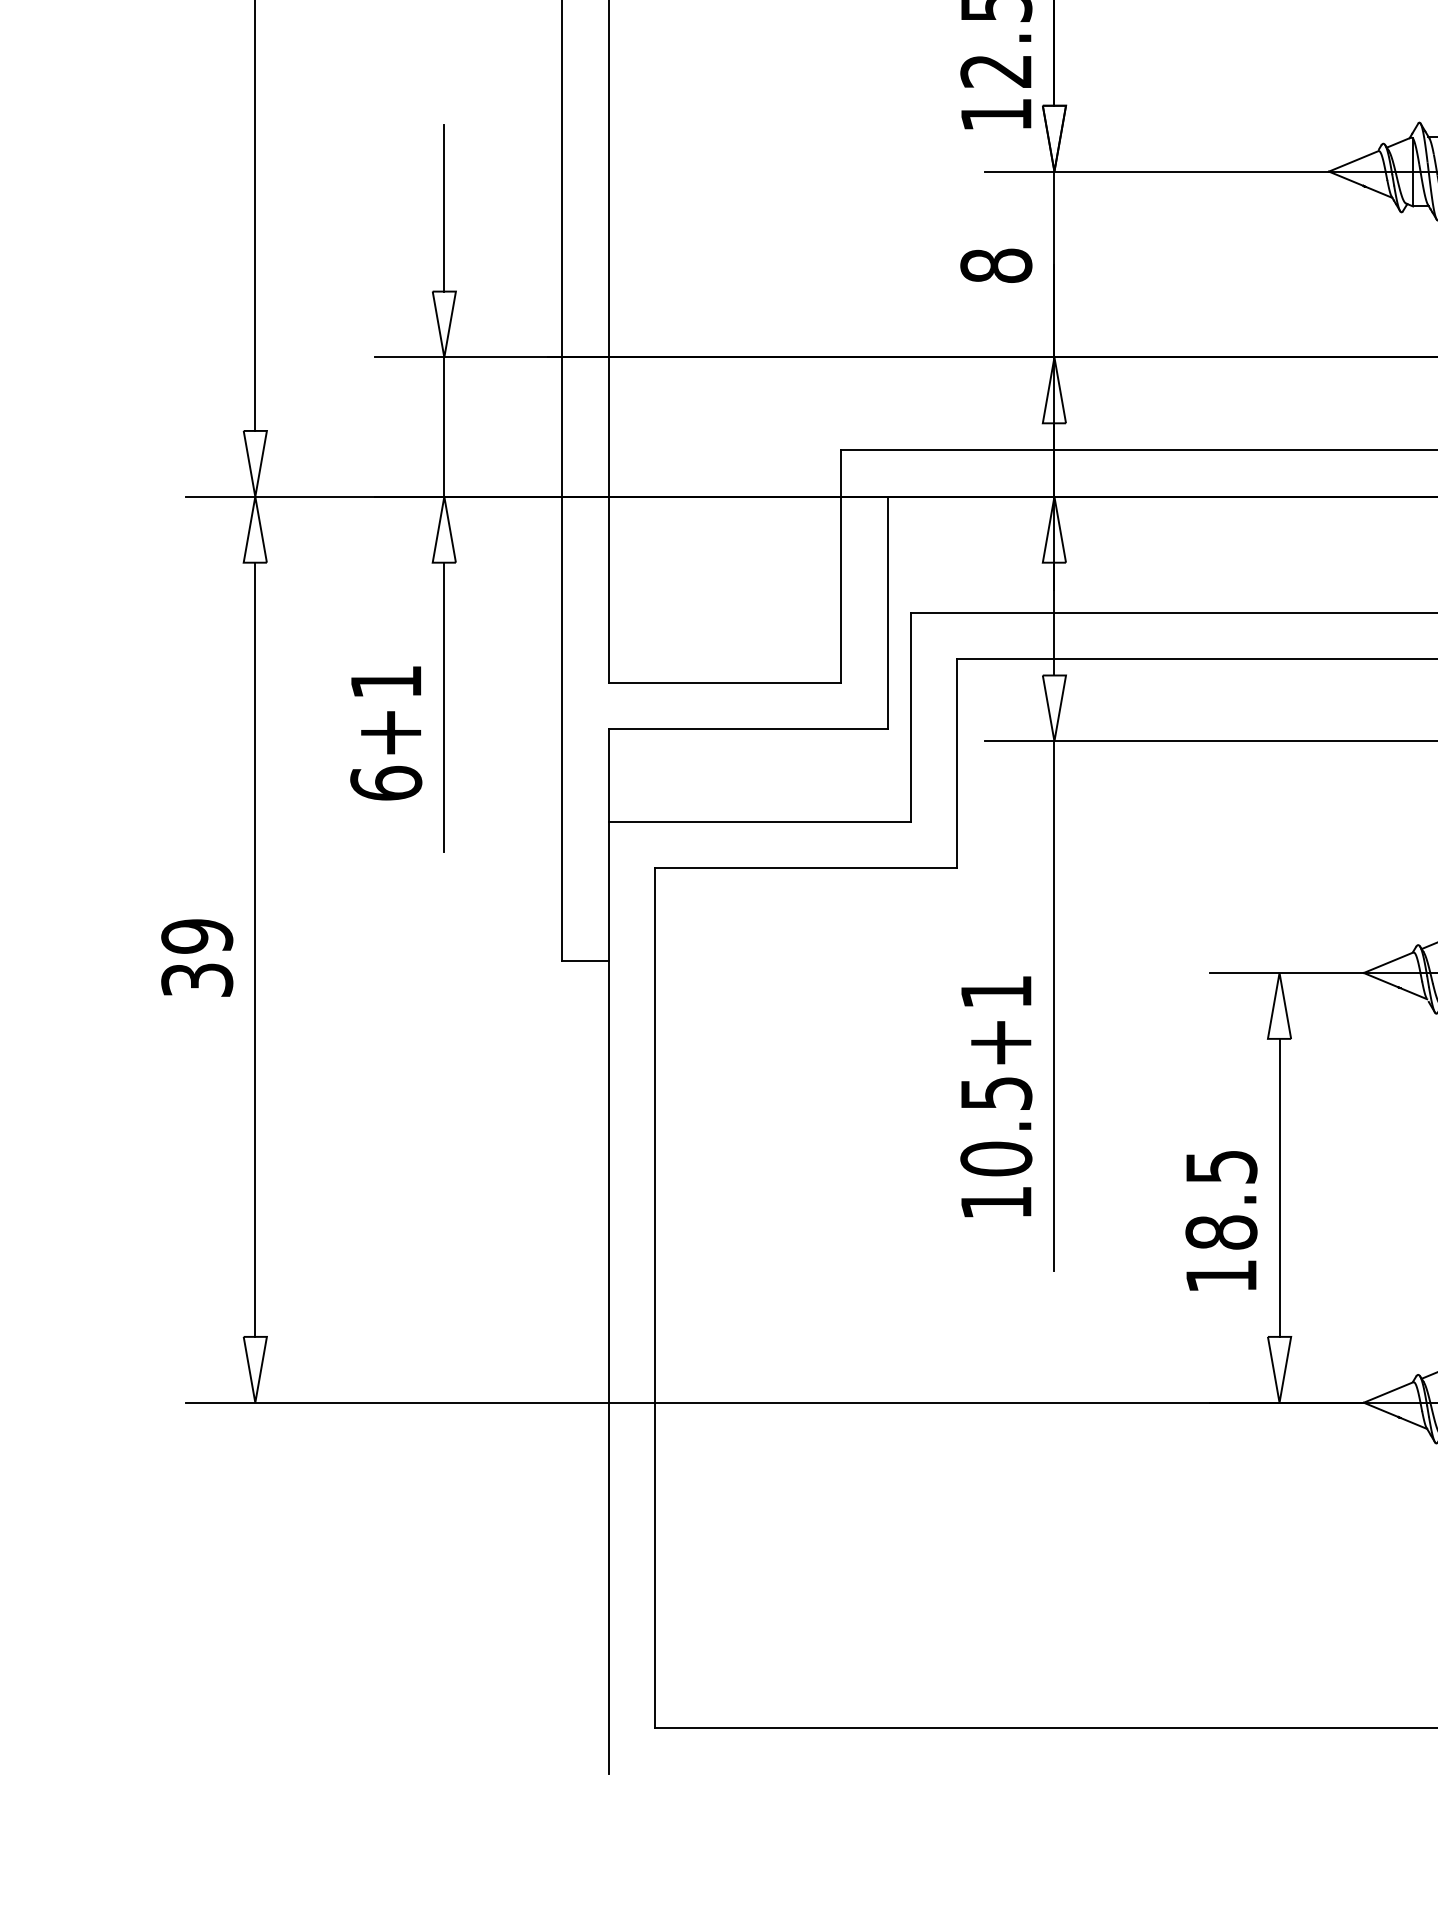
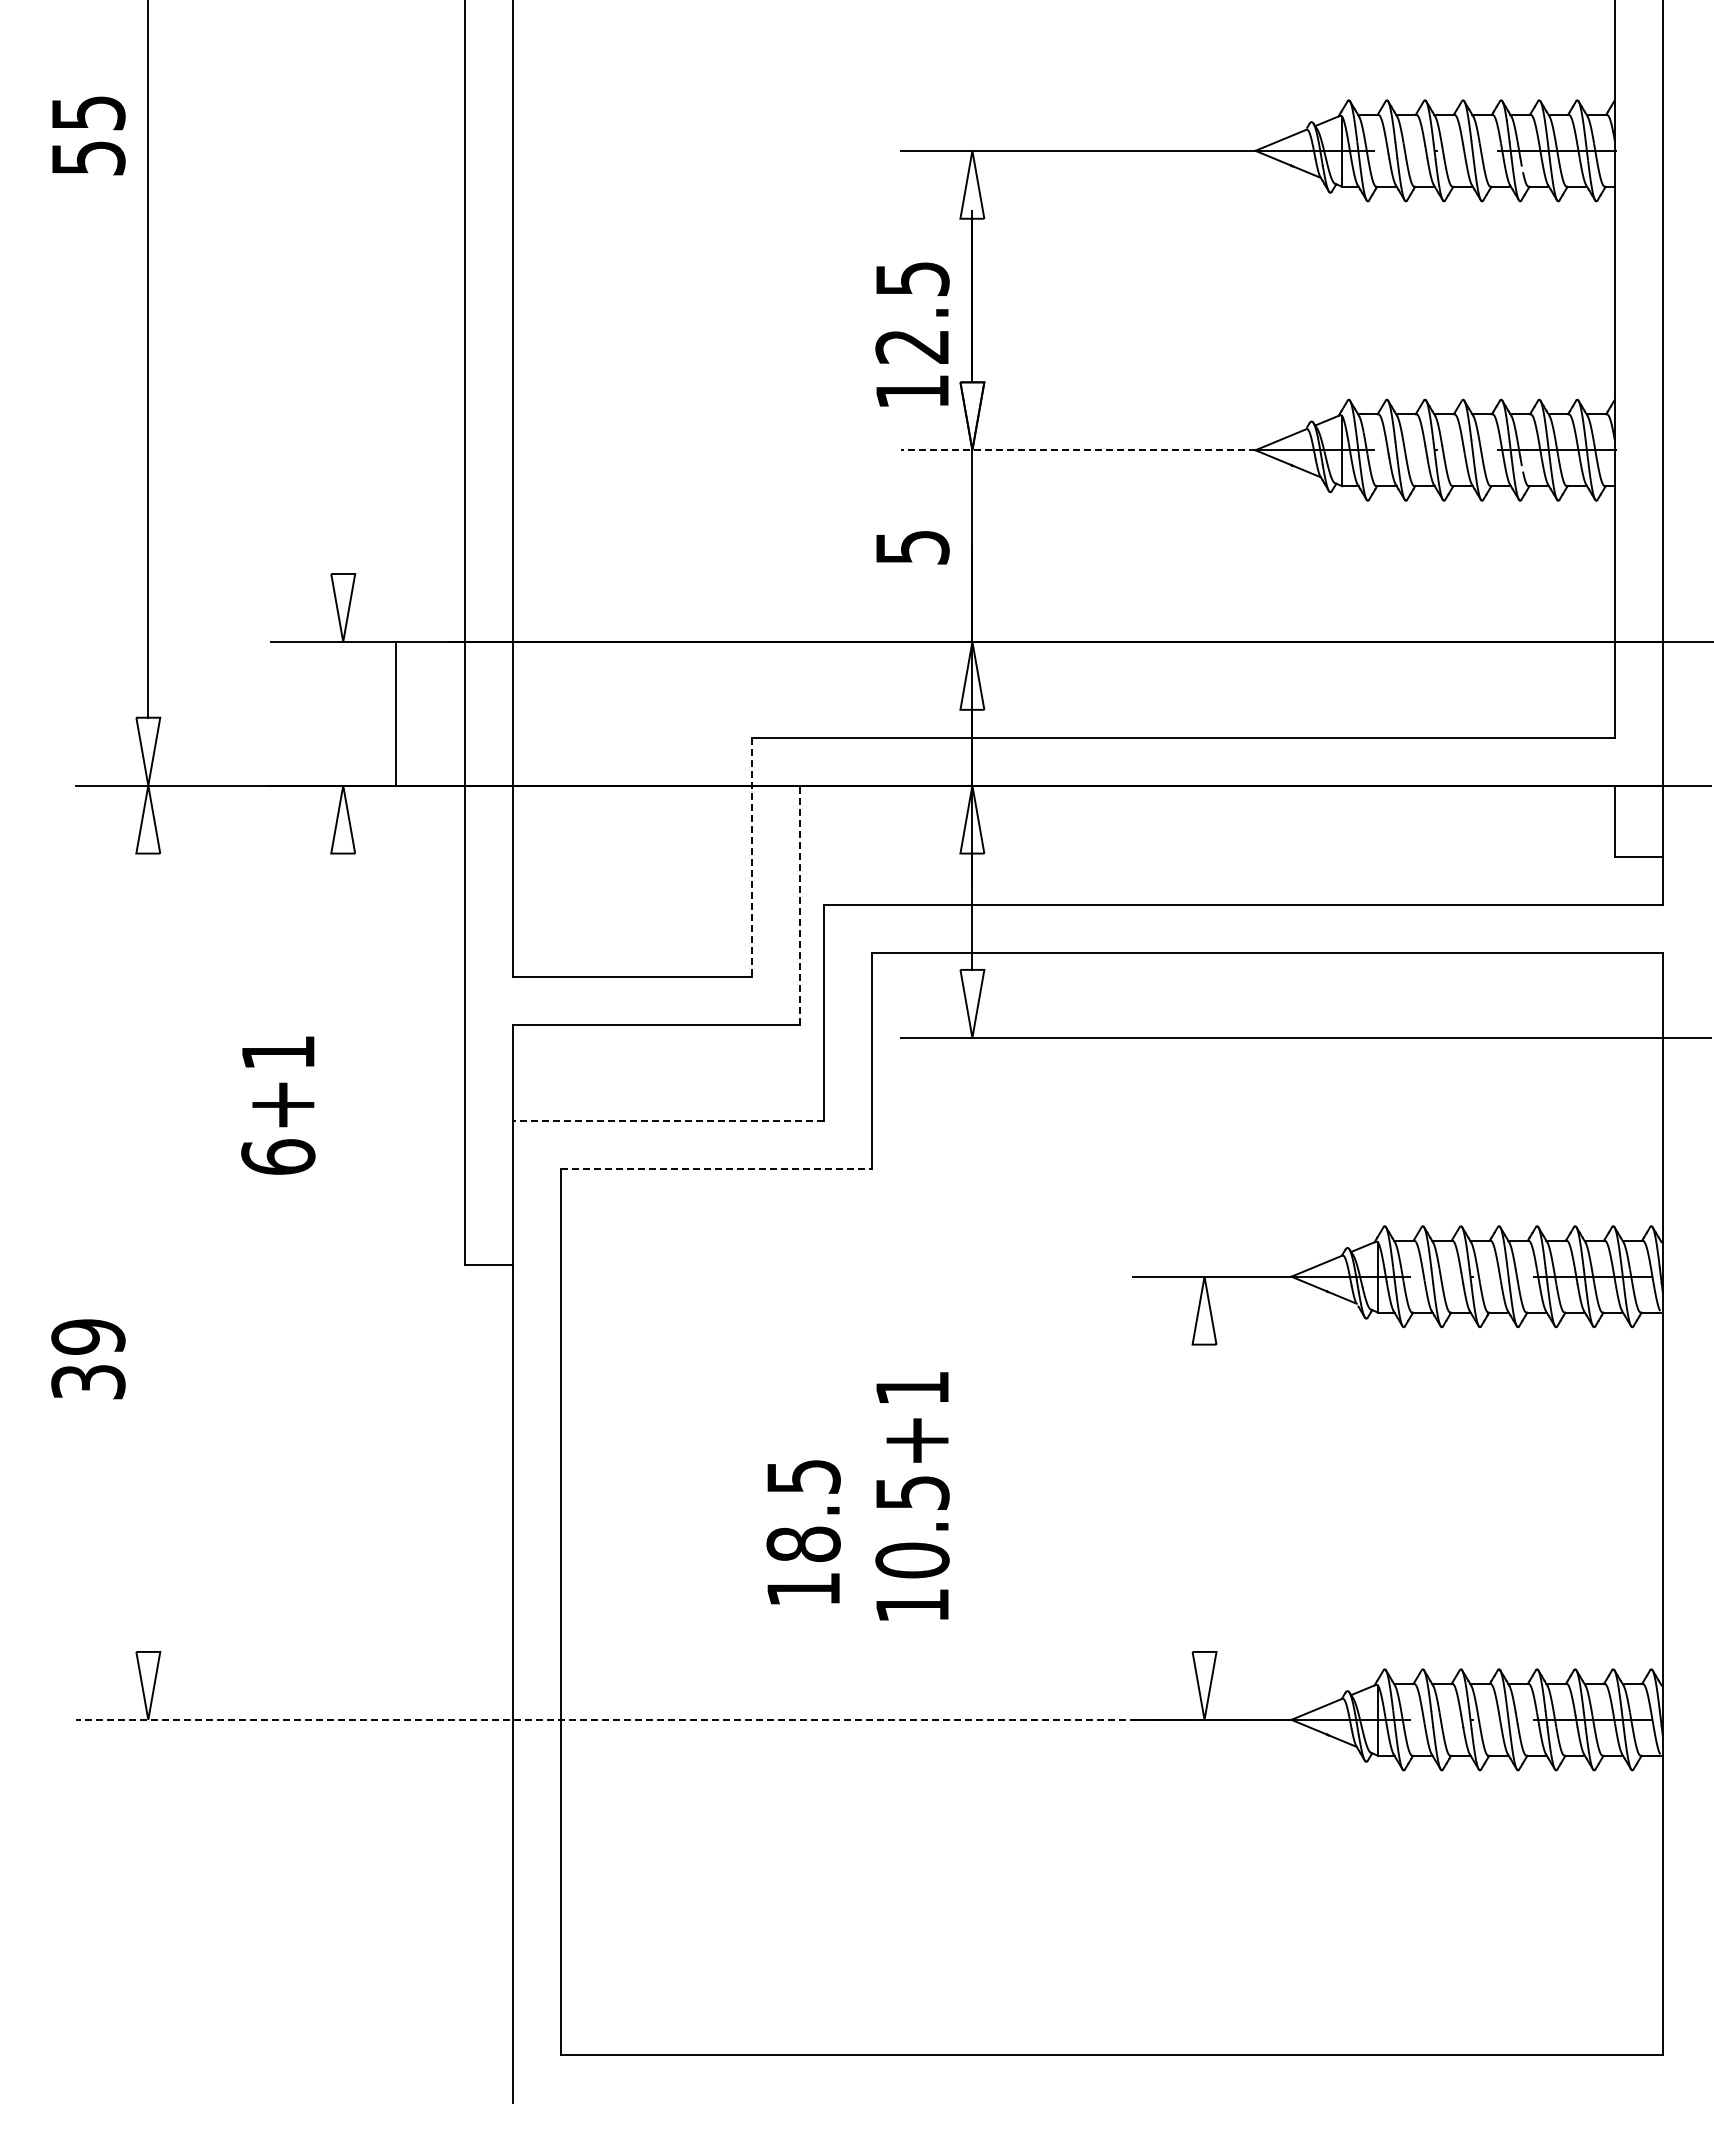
line: (1156, 171) -> (1077, 450), solid -> dashed
line: (444, 208) -> (343, 488), removed
text: (996, 265) -> (912, 547), 8 -> 5
line: (444, 426) -> (396, 713), moved
line: (841, 566) -> (752, 857), solid -> dashed
line: (887, 613) -> (800, 905), solid -> dashed
line: (444, 707) -> (343, 1002), removed
text: (386, 733) -> (278, 1105), moved
line: (759, 822) -> (668, 1121), solid -> dashed
line: (806, 868) -> (716, 1168), solid -> dashed
line: (255, 949) -> (148, 1252), removed
text: (197, 958) -> (88, 1359), moved
line: (1054, 1005) -> (972, 1310), removed
text: (996, 1096) -> (912, 1496), moved
line: (1279, 1187) -> (1204, 1497), removed
text: (1221, 1221) -> (803, 1532), moved
line: (774, 1402) -> (683, 1719), solid -> dashed

